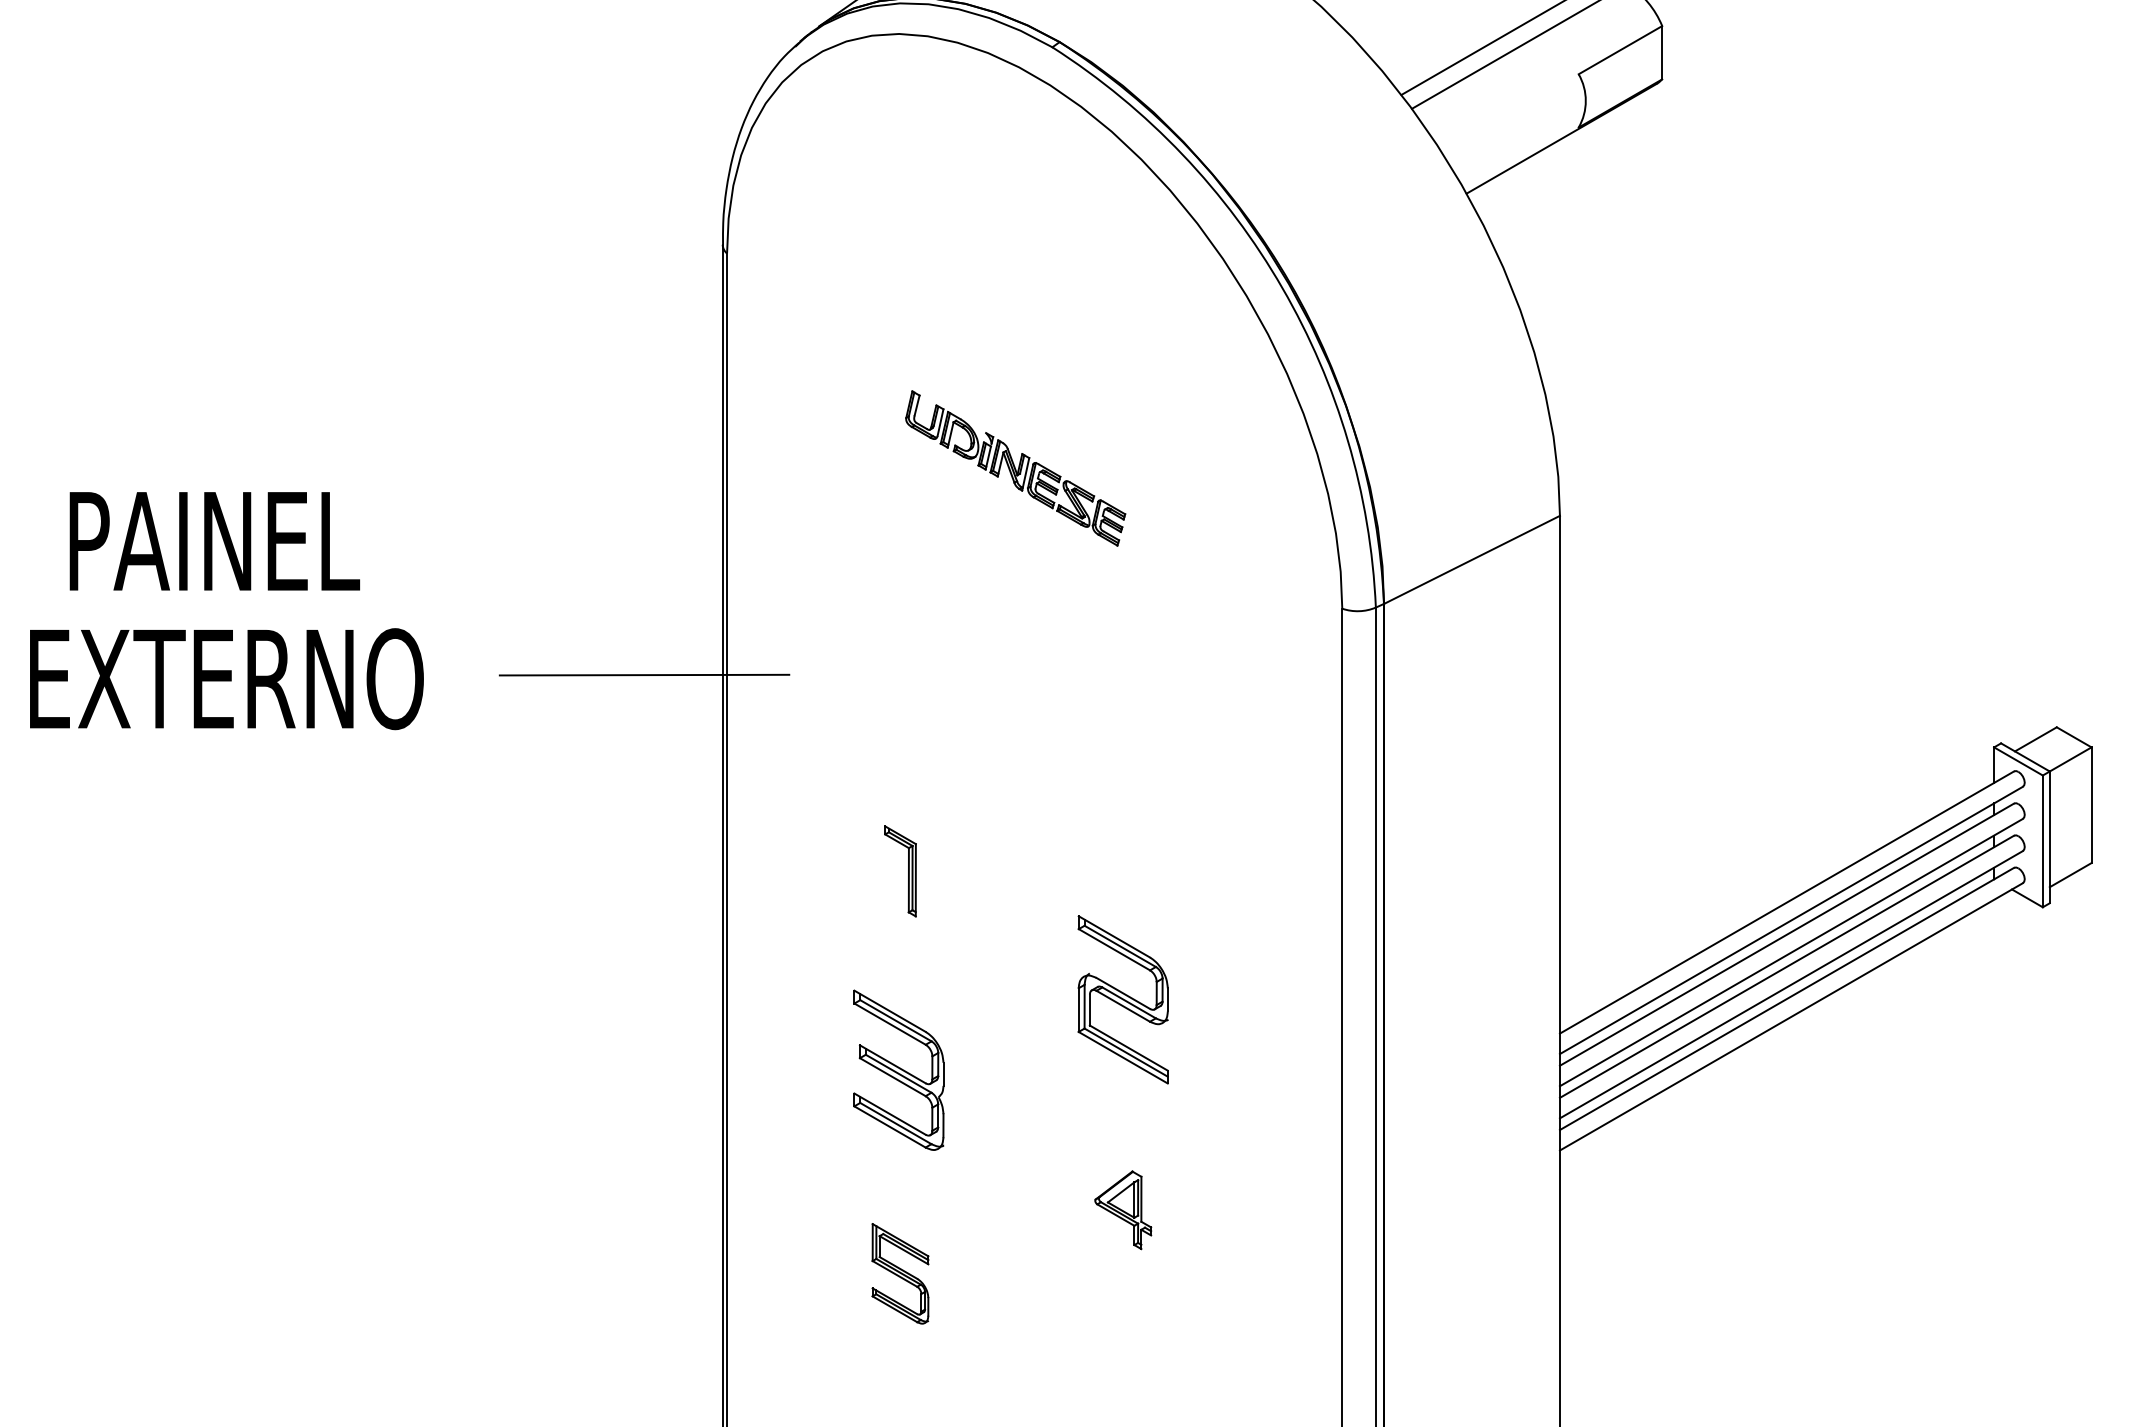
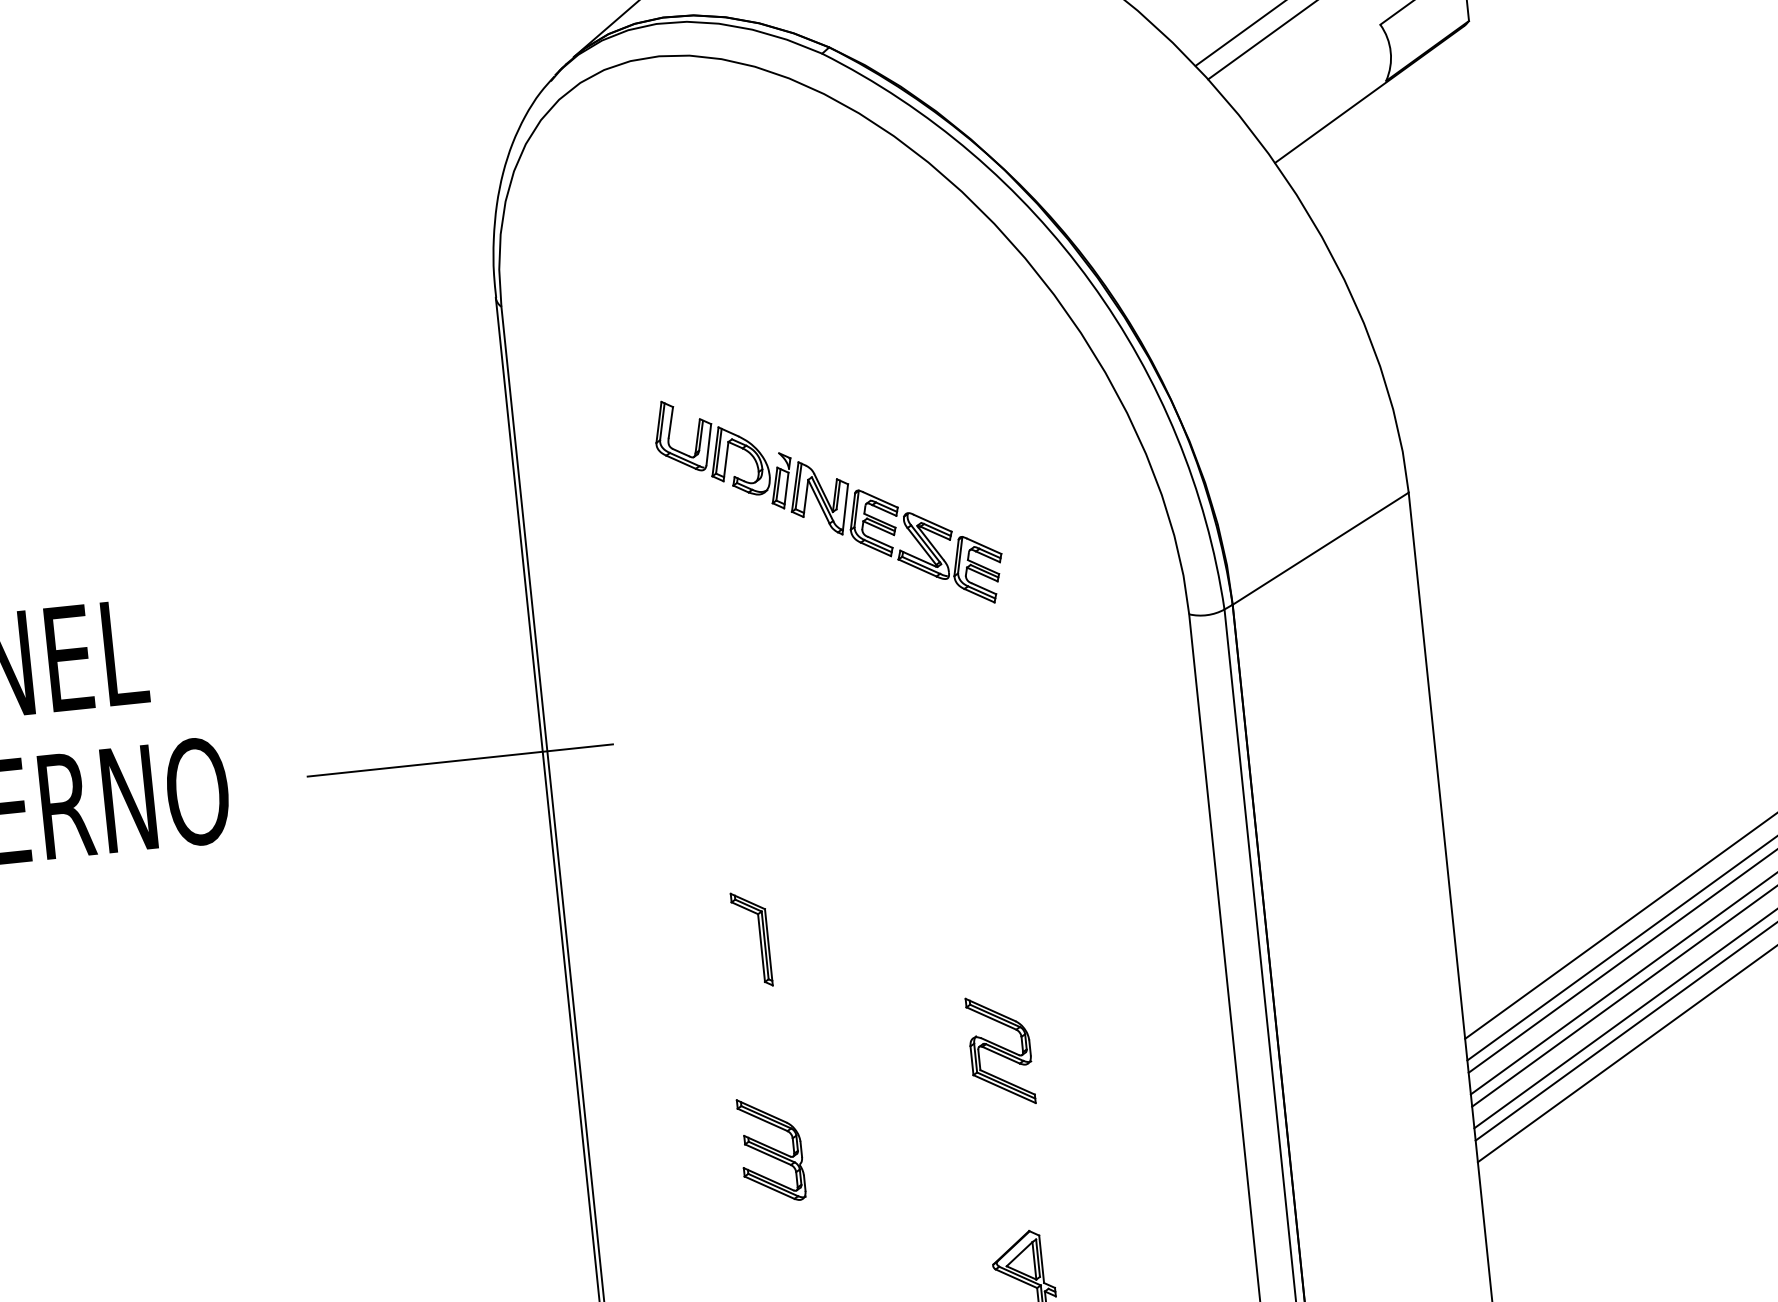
part: (1015, 468) -> (829, 502), size x1.43
part: (1122, 999) -> (999, 1050), size x0.62
part: (898, 1070) -> (771, 1149), size x0.62

